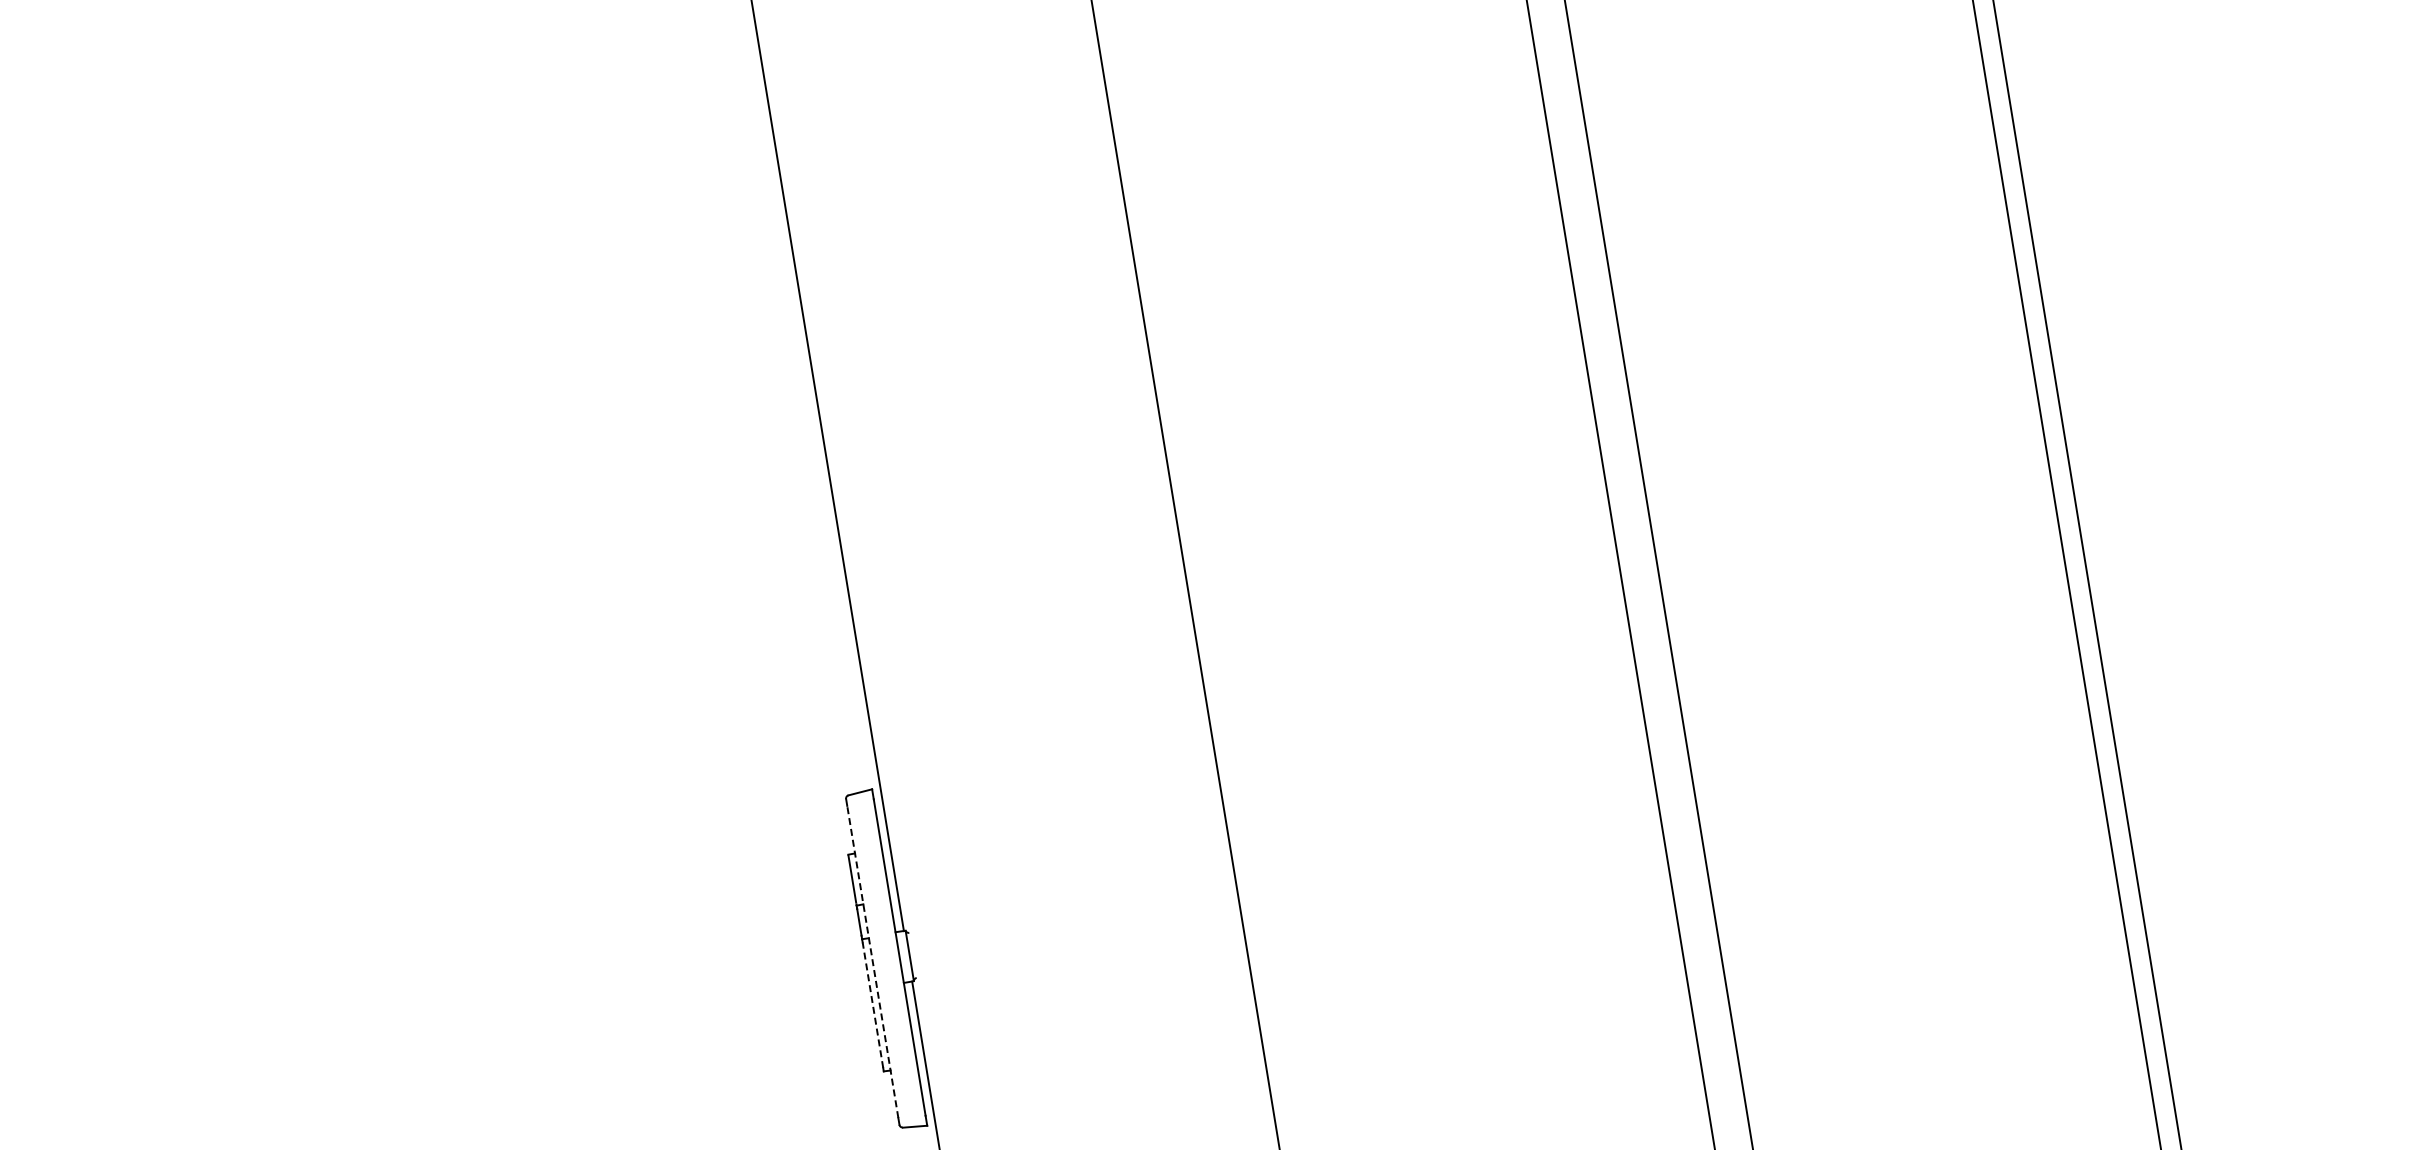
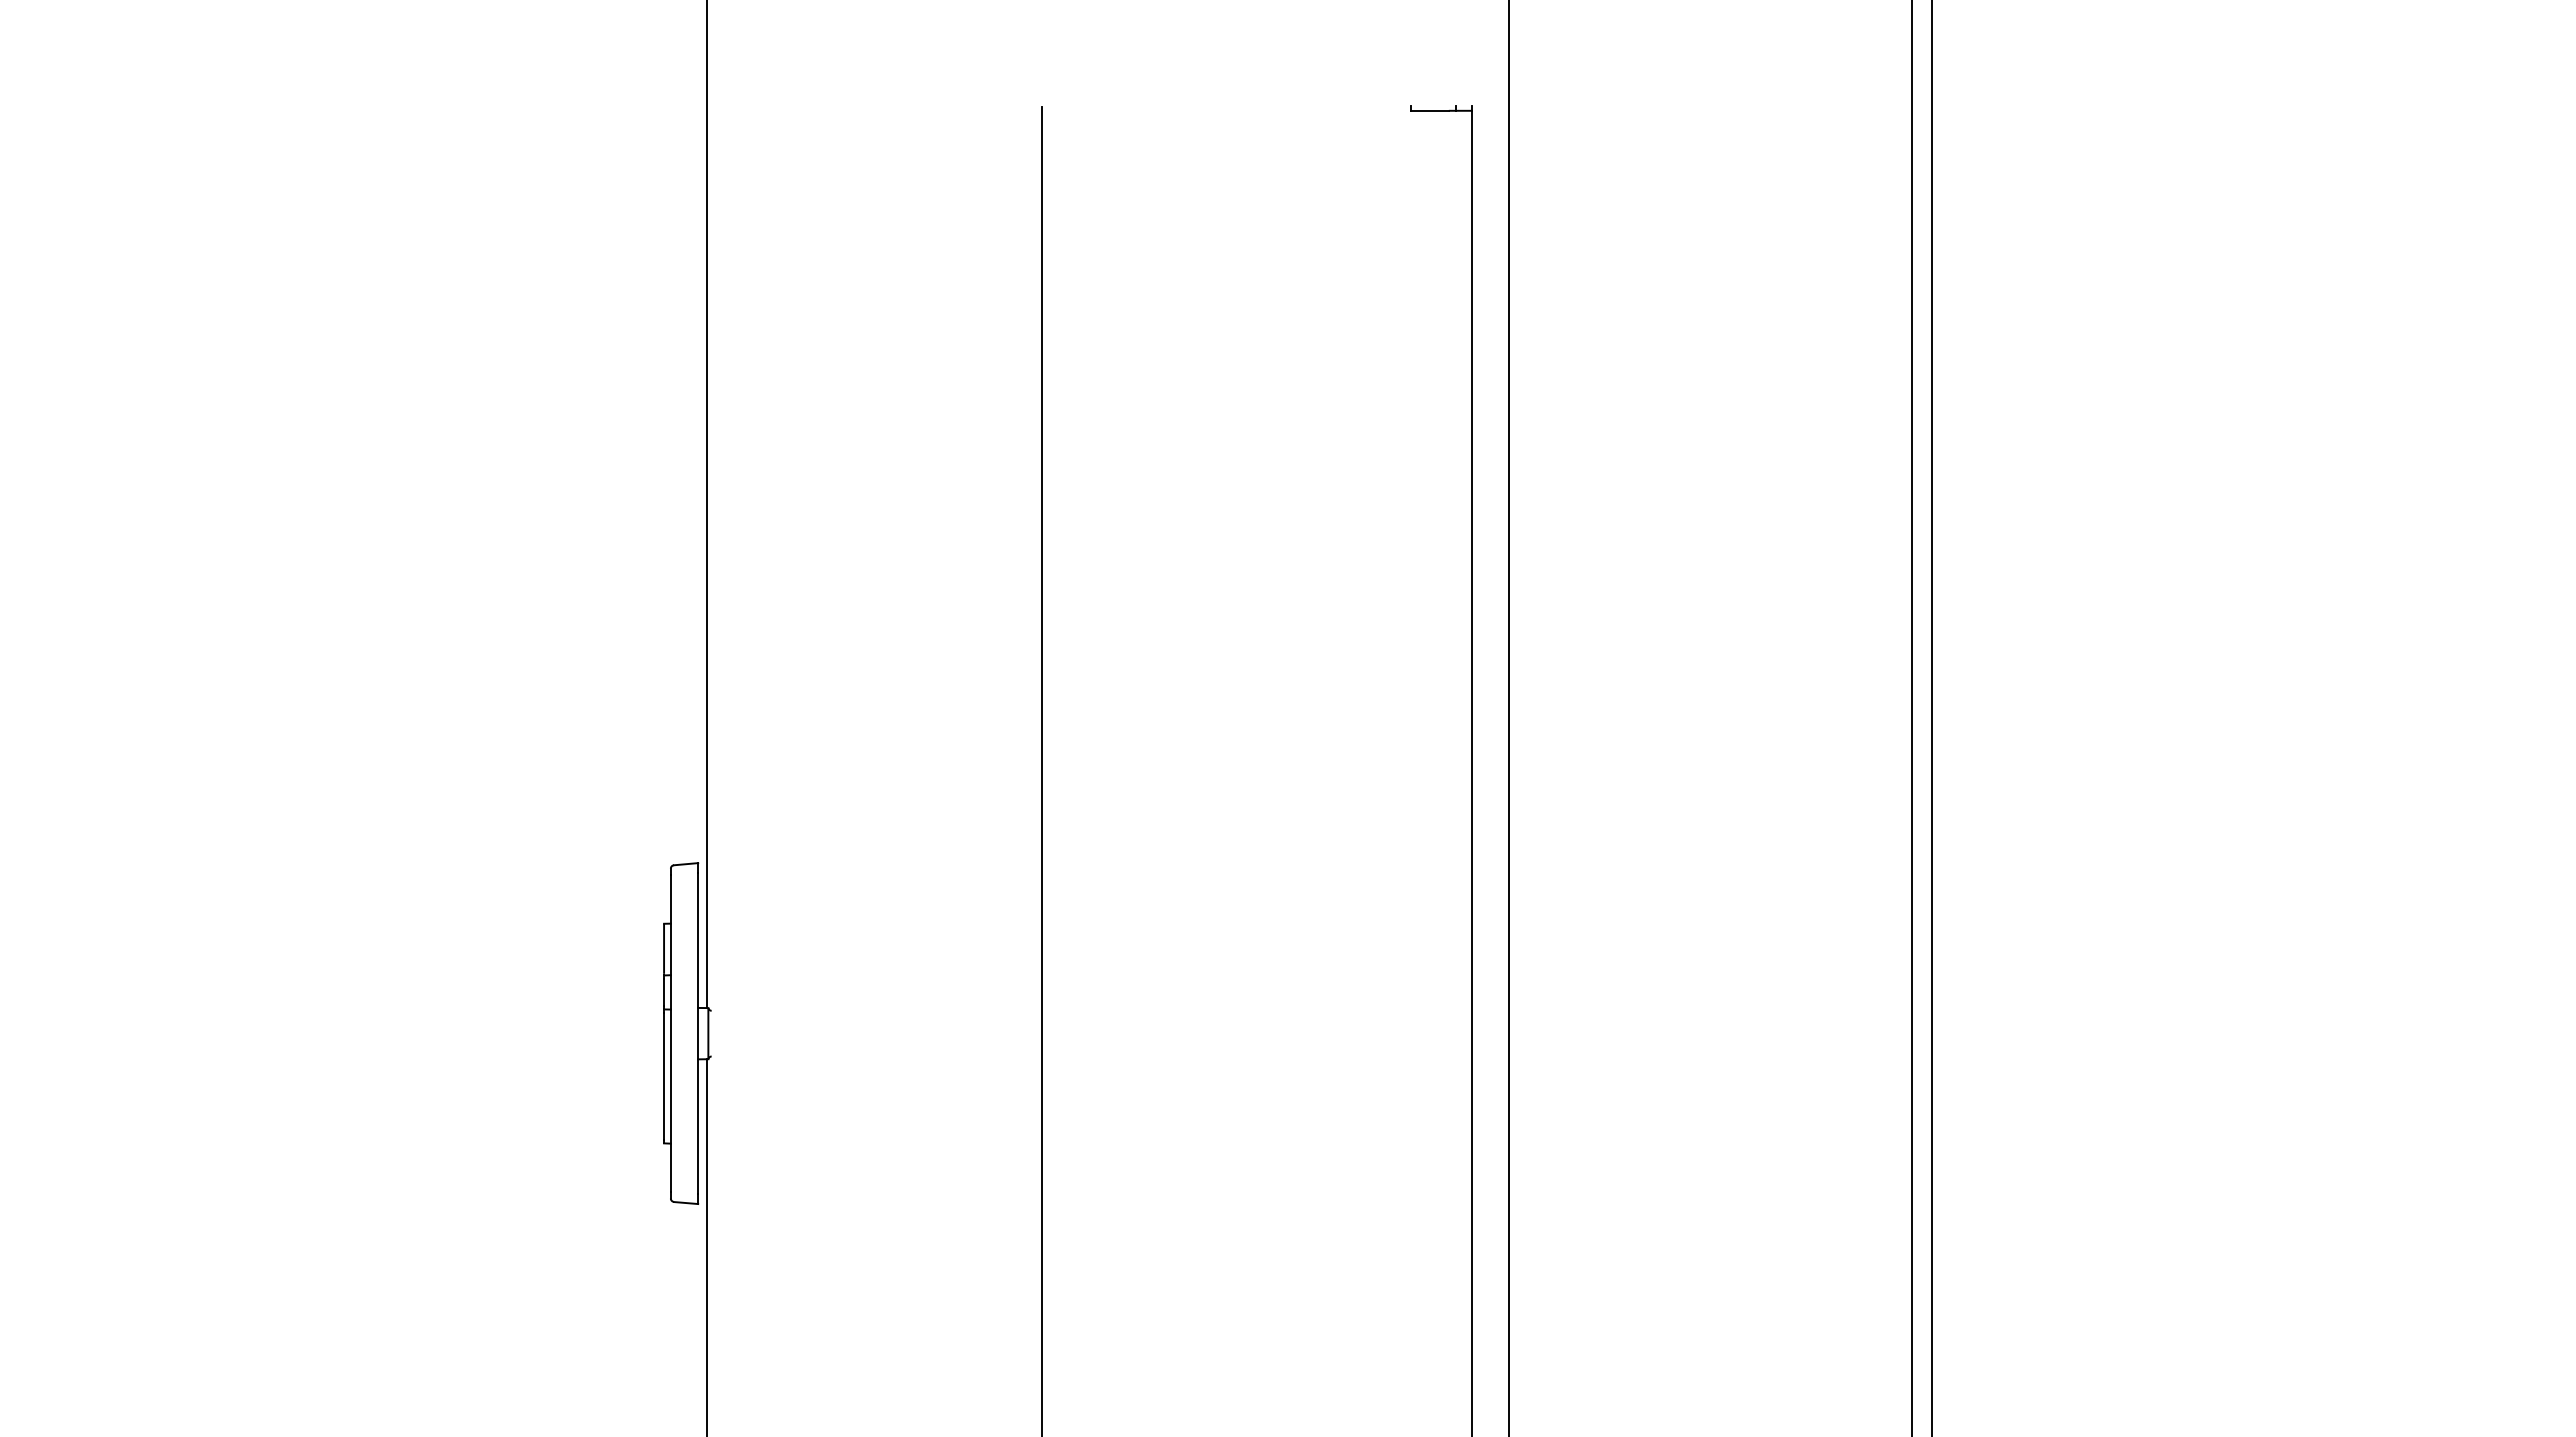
line: (872, 961) -> (670, 1033), dashed -> solid
line: (873, 1005) -> (664, 1076), dashed -> solid

